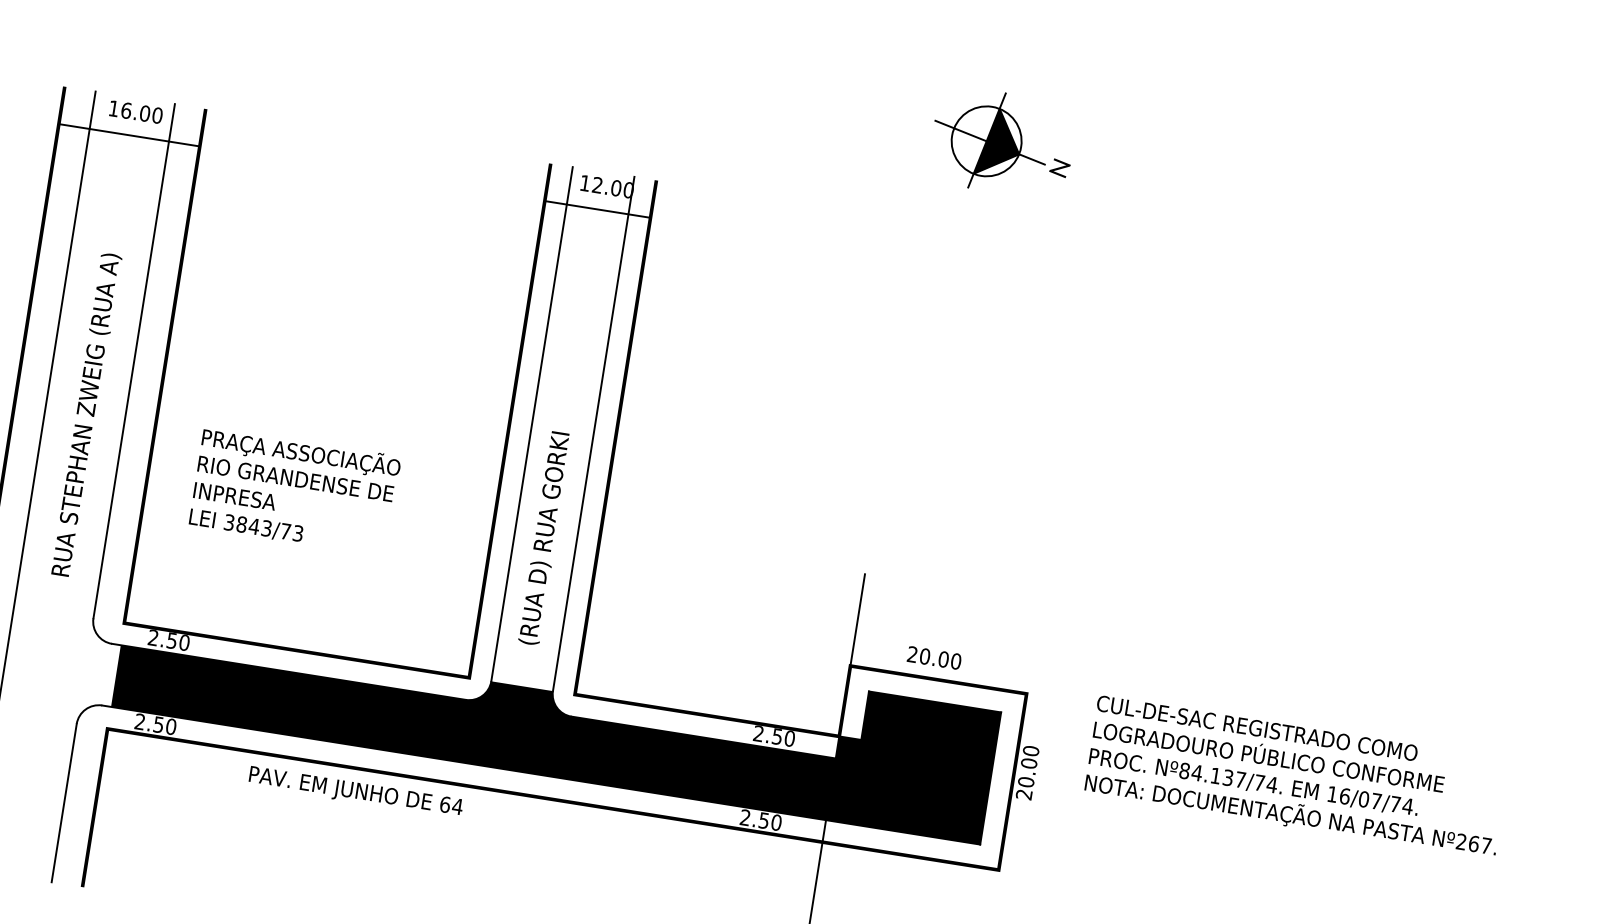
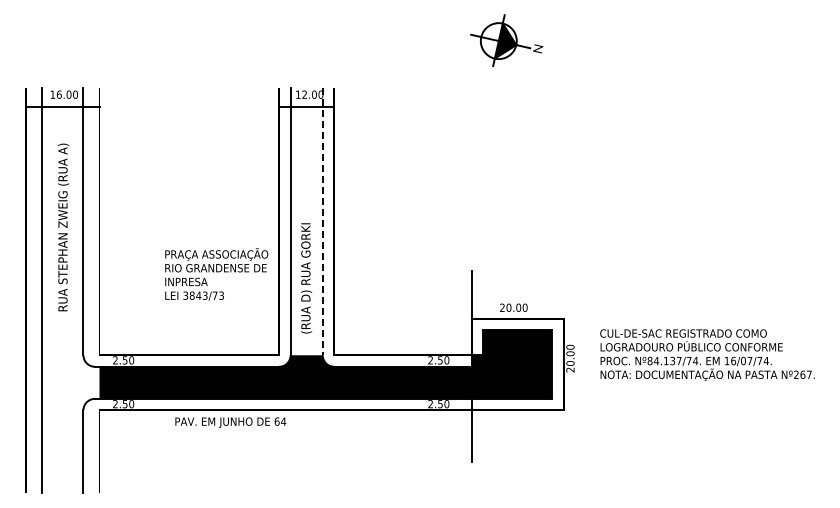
text: (86, 414) -> (63, 227), moved
line: (593, 434) -> (322, 221), solid -> dashed
text: (294, 491) -> (216, 274), moved
text: (1296, 775) -> (707, 354), moved

